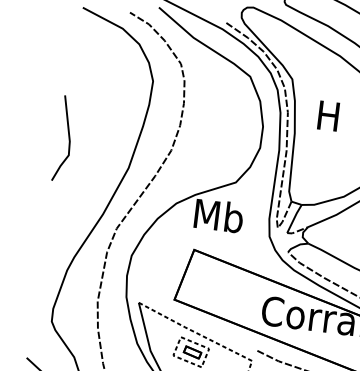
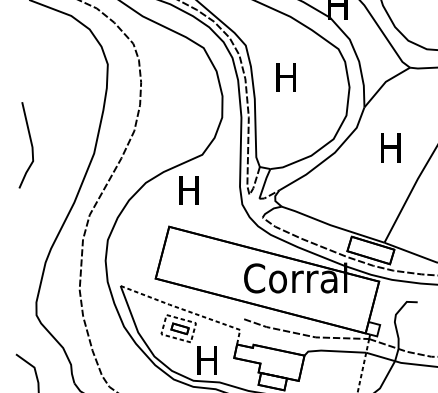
line: (68, 137) -> (30, 143), moved
text: (218, 215) -> (189, 189), Mb -> H

